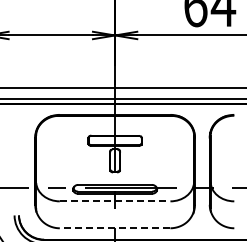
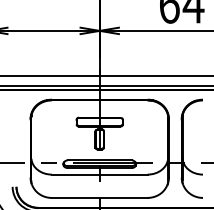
line: (115, 201) -> (100, 174), dashed -> solid
line: (114, 228) -> (99, 198), dashed -> solid

